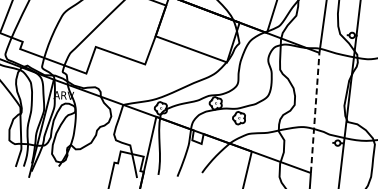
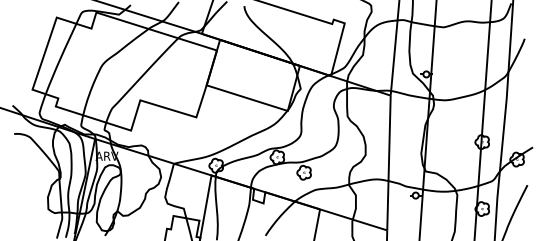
line: (314, 112) -> (388, 162), dashed -> solid

